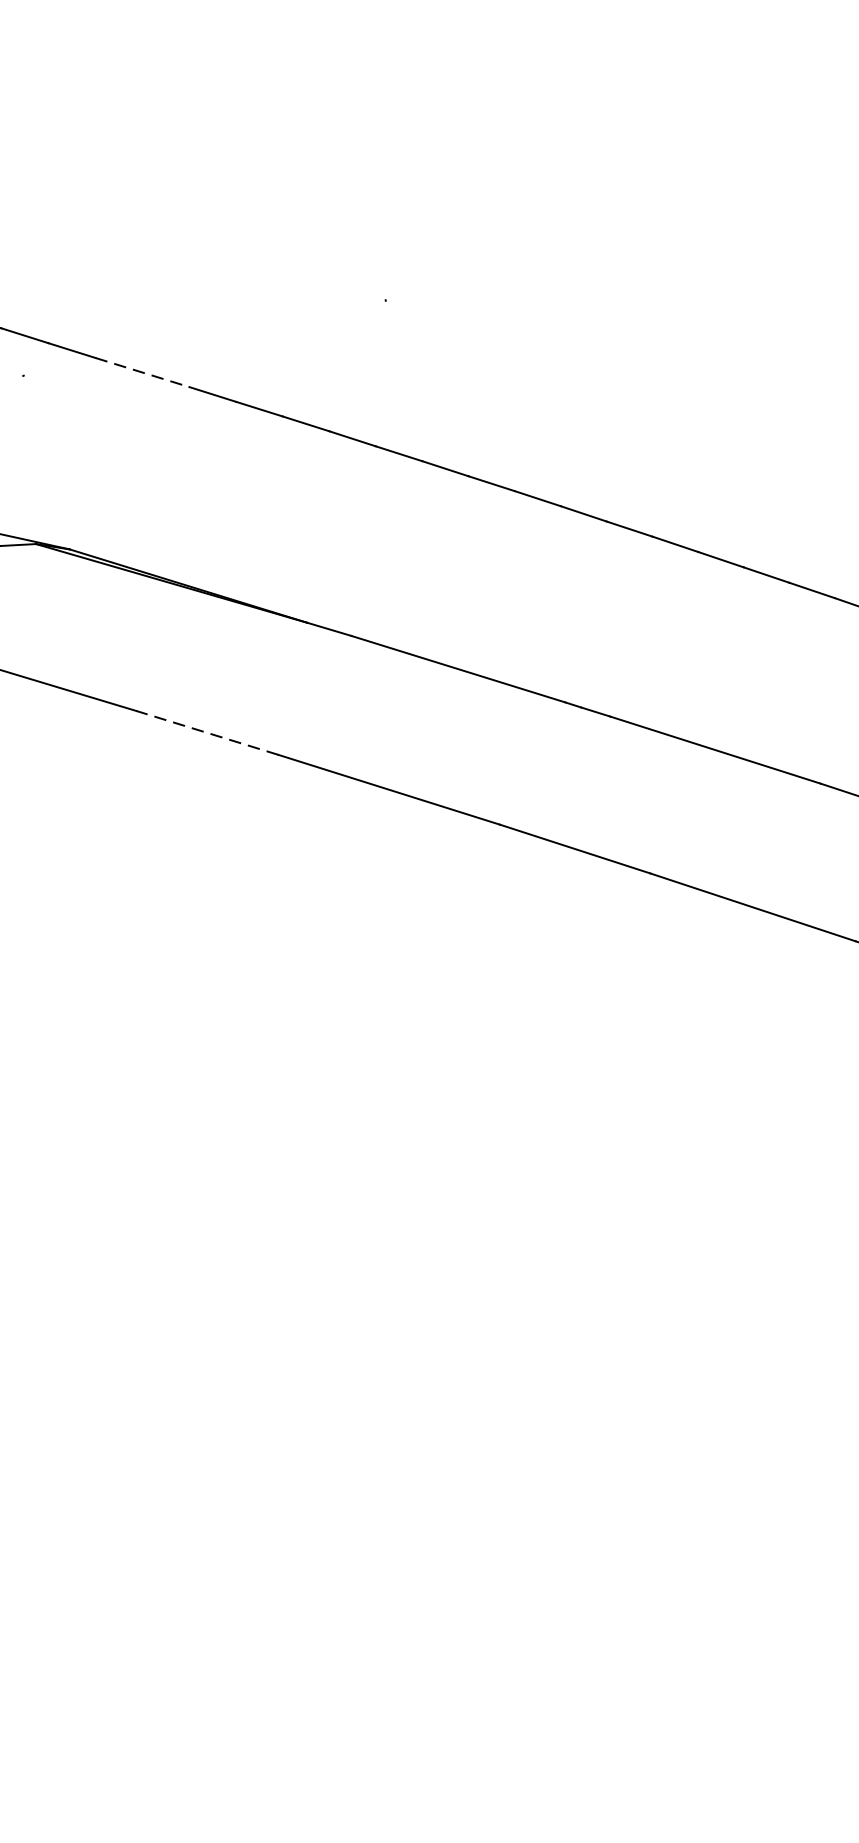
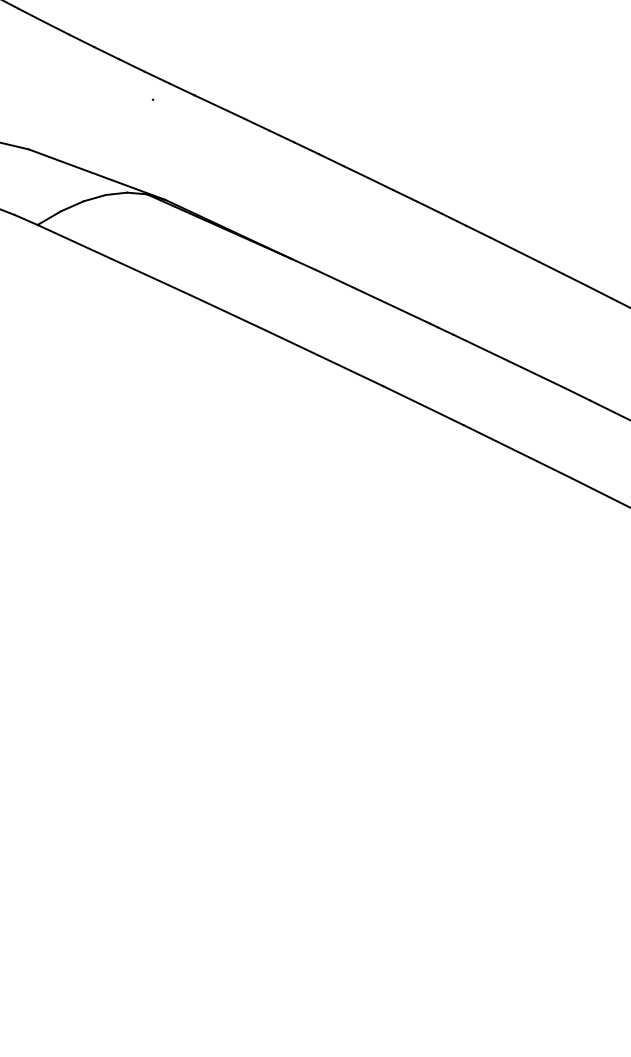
line: (142, 373) -> (219, 107), dashed -> solid
line: (206, 732) -> (227, 312), dashed -> solid

